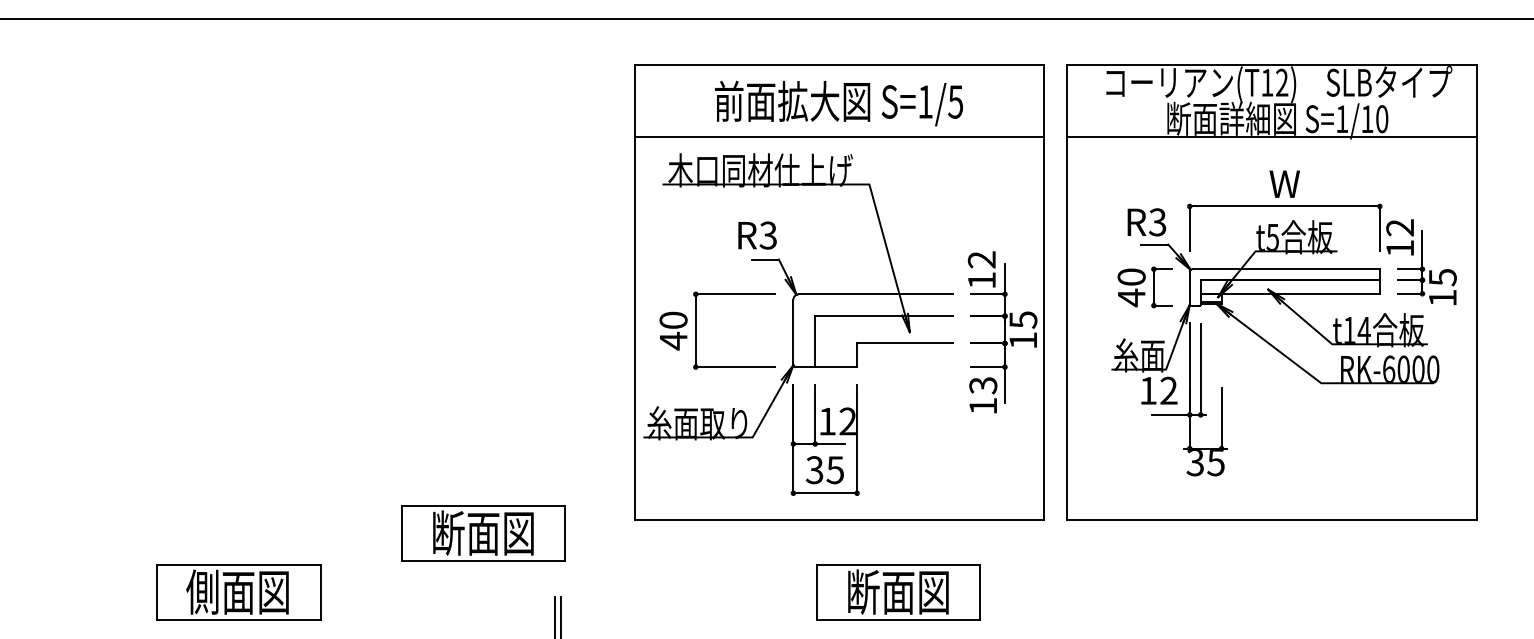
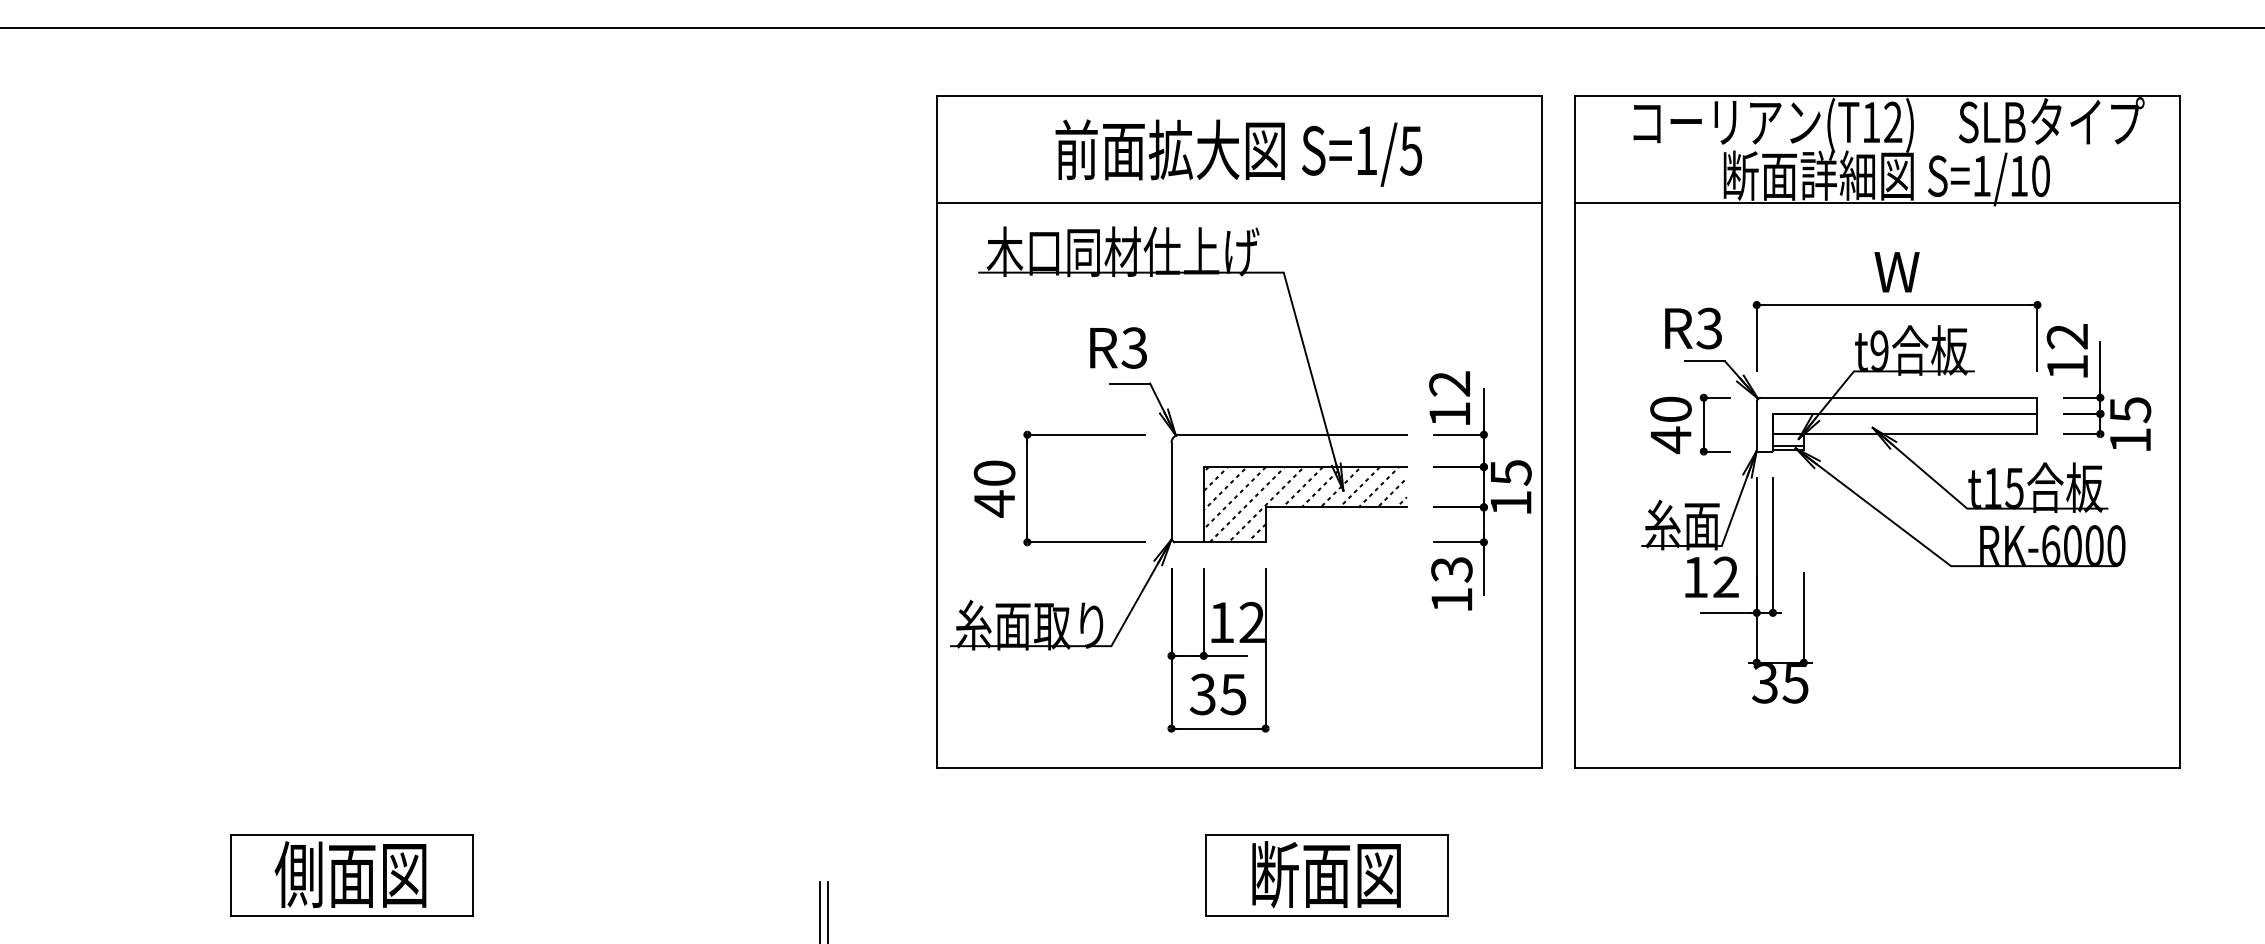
text: (1272, 236) -> (1878, 349), t5 -> t9
text: (1363, 330) -> (2013, 488), t14 -> t15
hatch: (883, 341) -> (1304, 504), added
part: (483, 533) -> (713, 788), removed

